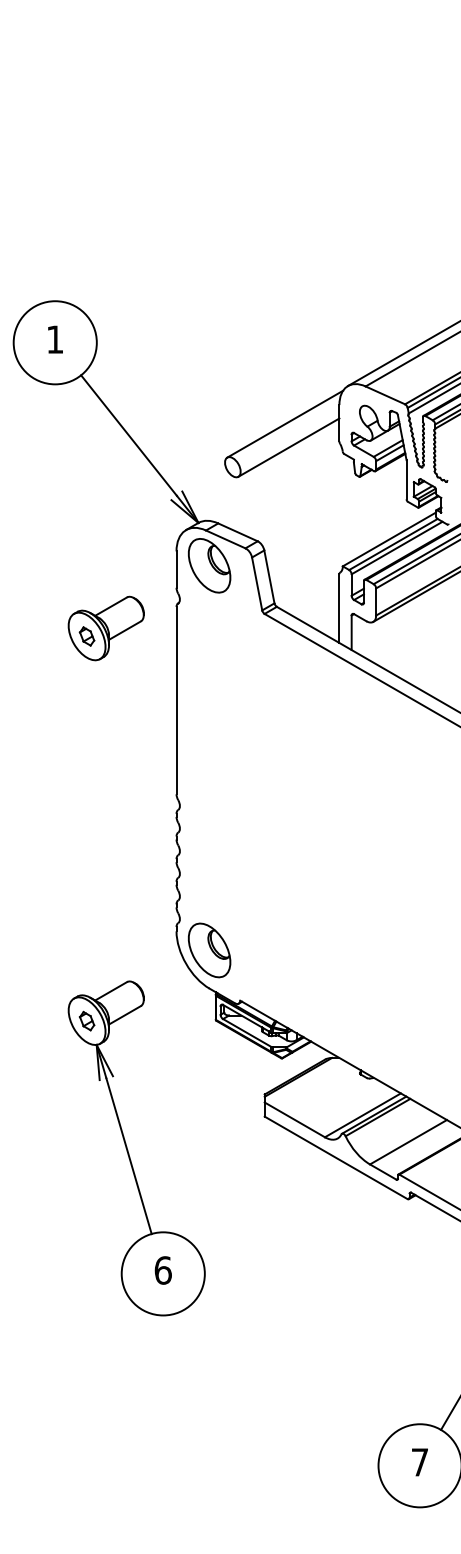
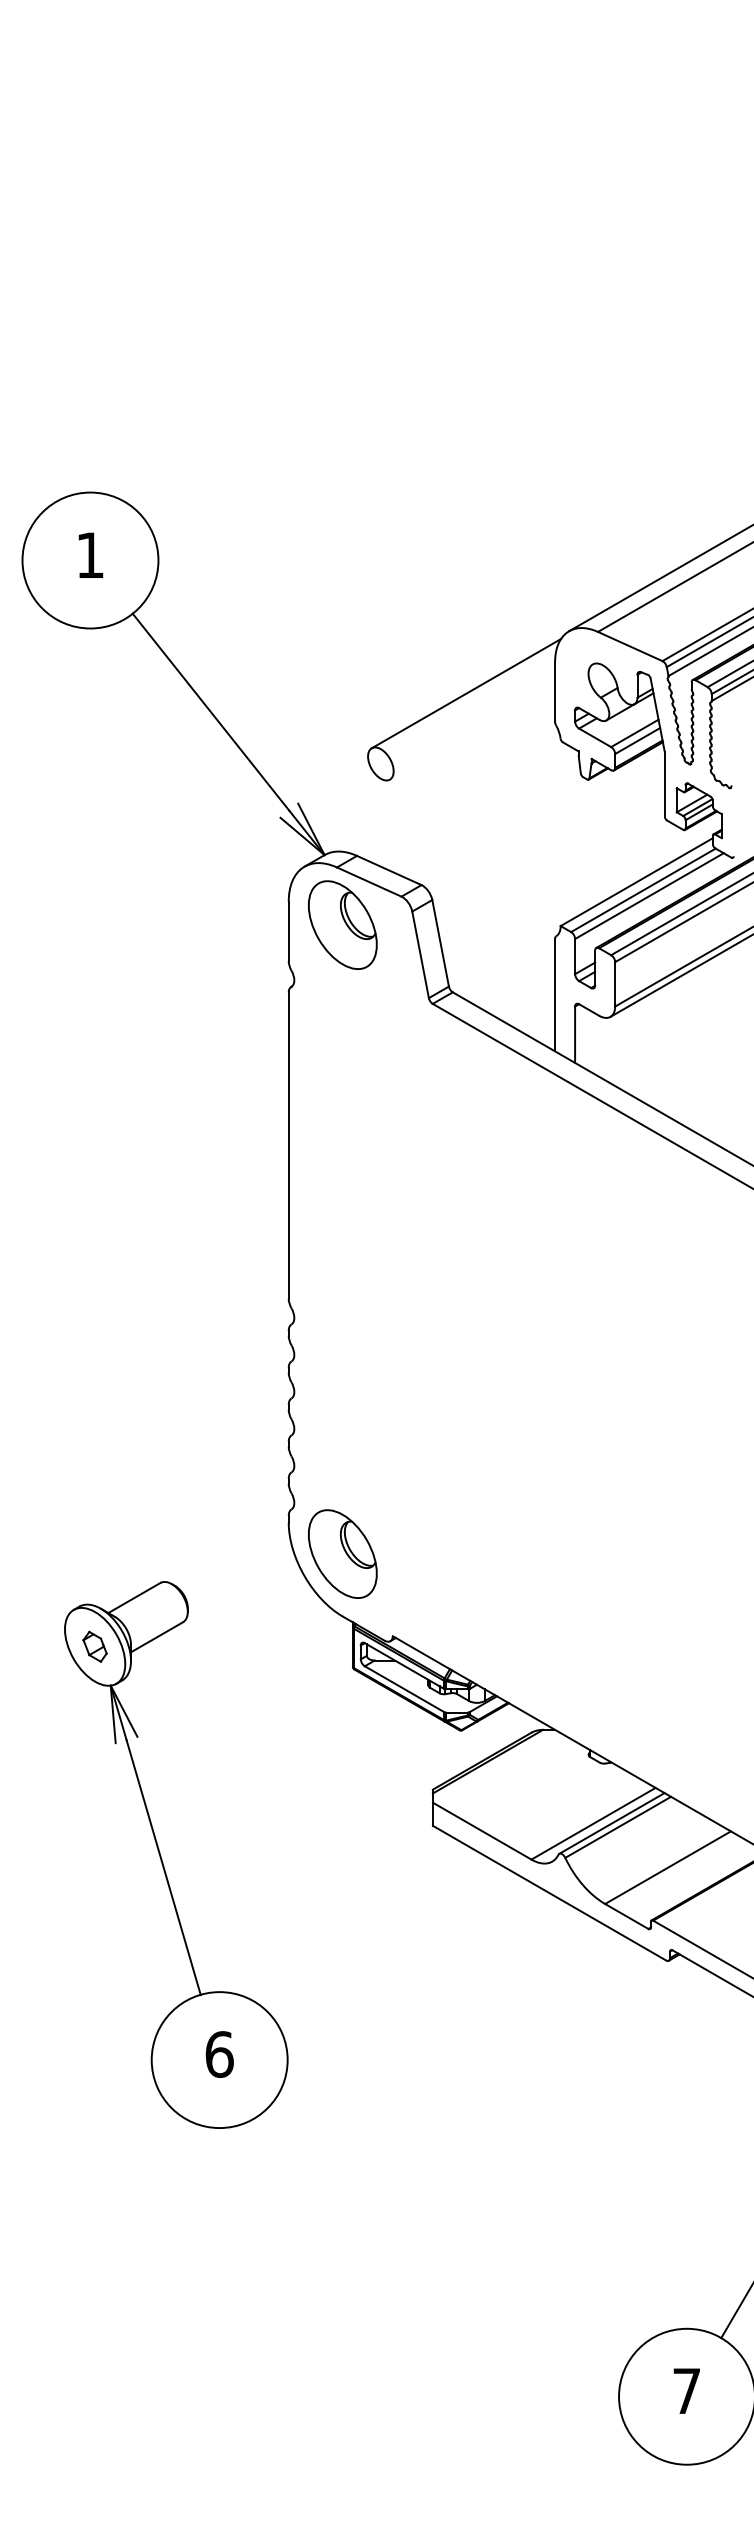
line: (288, 447) -> (471, 731), removed
part: (105, 628) -> (172, 1027), removed
part: (128, 1150) -> (162, 1858), moved

